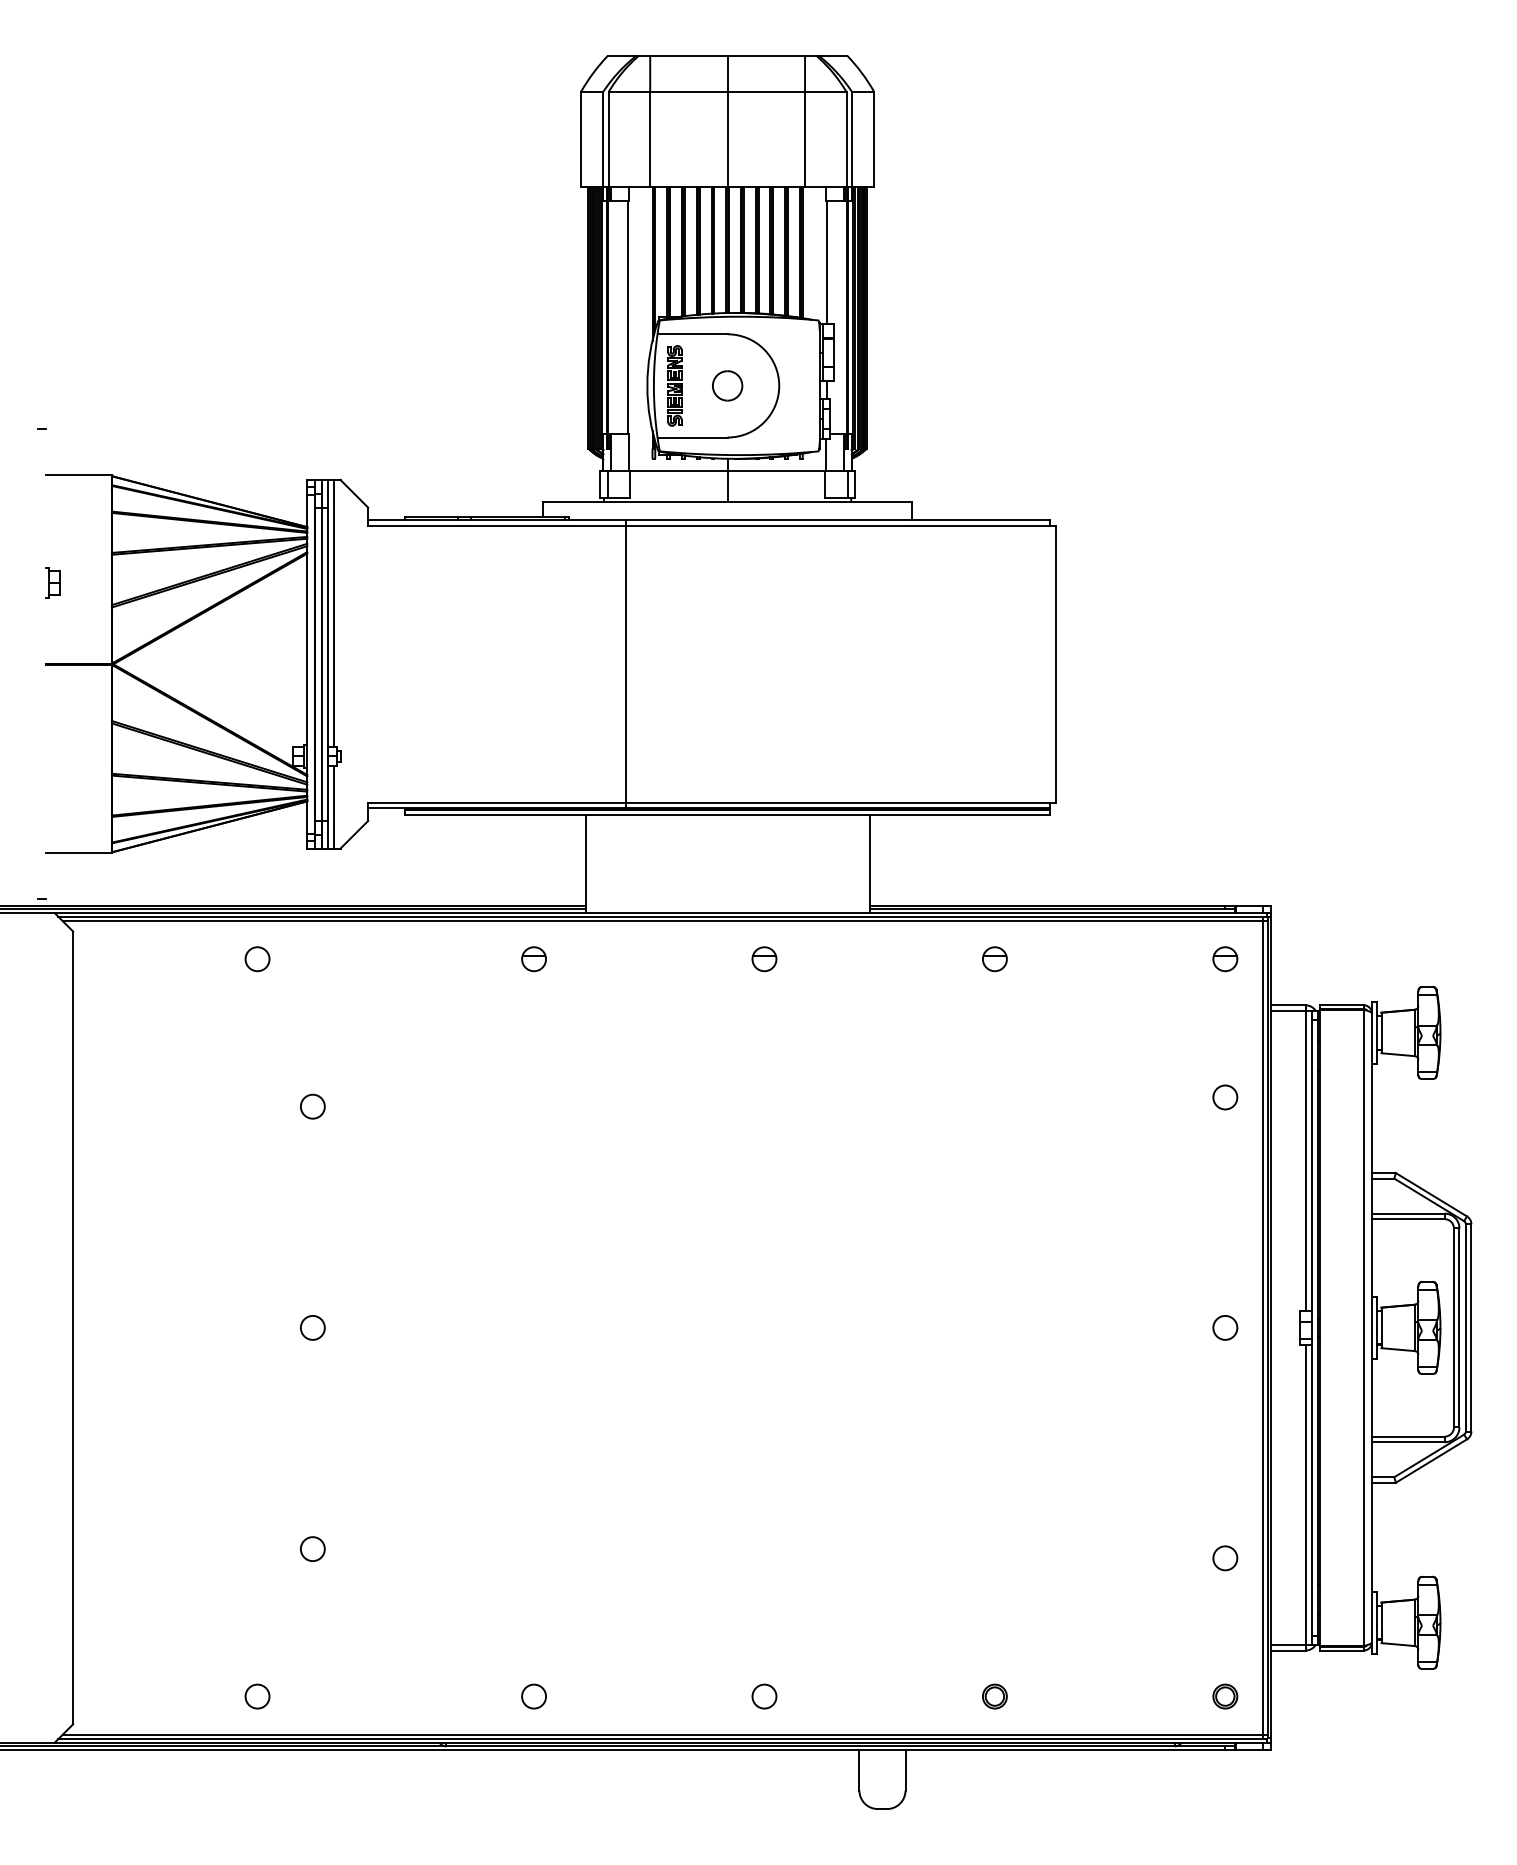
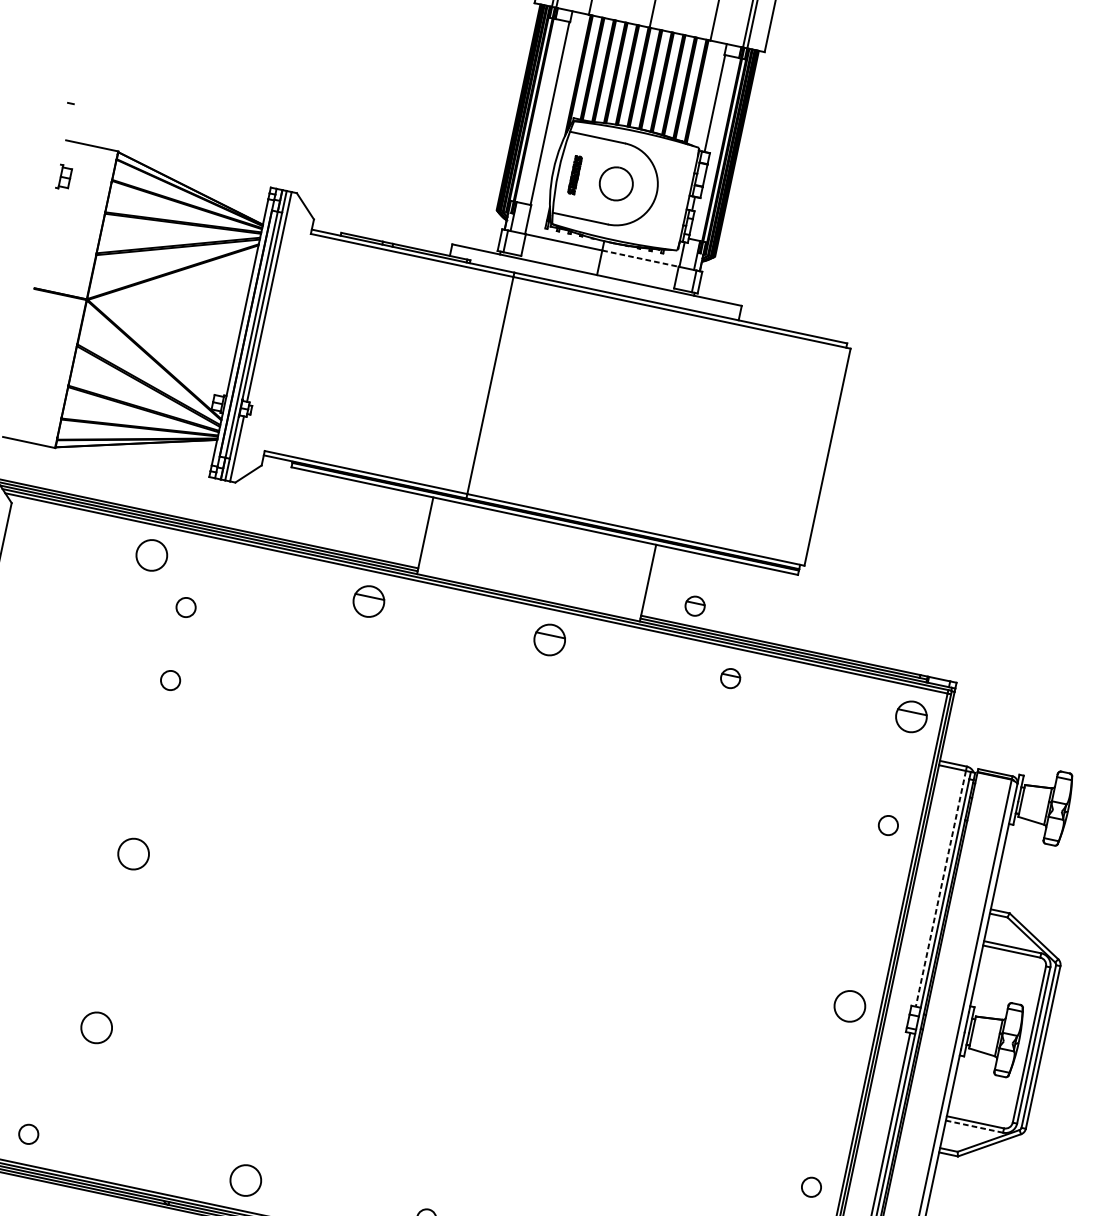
part: (674, 385) -> (574, 174), size x0.6
part: (727, 385) -> (616, 183), size x1.4
line: (776, 470) -> (640, 258), solid -> dashed
part: (52, 582) -> (64, 176), moved
part: (932, 880) -> (694, 606), added
circle: (257, 959) -> (151, 555), size x1.6
part: (533, 959) -> (368, 601), size x1.6
part: (764, 959) -> (549, 640), size x1.6
part: (1225, 959) -> (911, 717), size x1.6
circle: (312, 1013) -> (185, 607), added
line: (1305, 1161) -> (940, 889), solid -> dashed
circle: (312, 1327) -> (133, 853), size x1.6
circle: (1225, 1327) -> (850, 1006), size x1.6
line: (1407, 1442) -> (973, 1126), solid -> dashed
circle: (312, 1548) -> (96, 1027), size x1.6
circle: (533, 1696) -> (245, 1180), size x1.6

